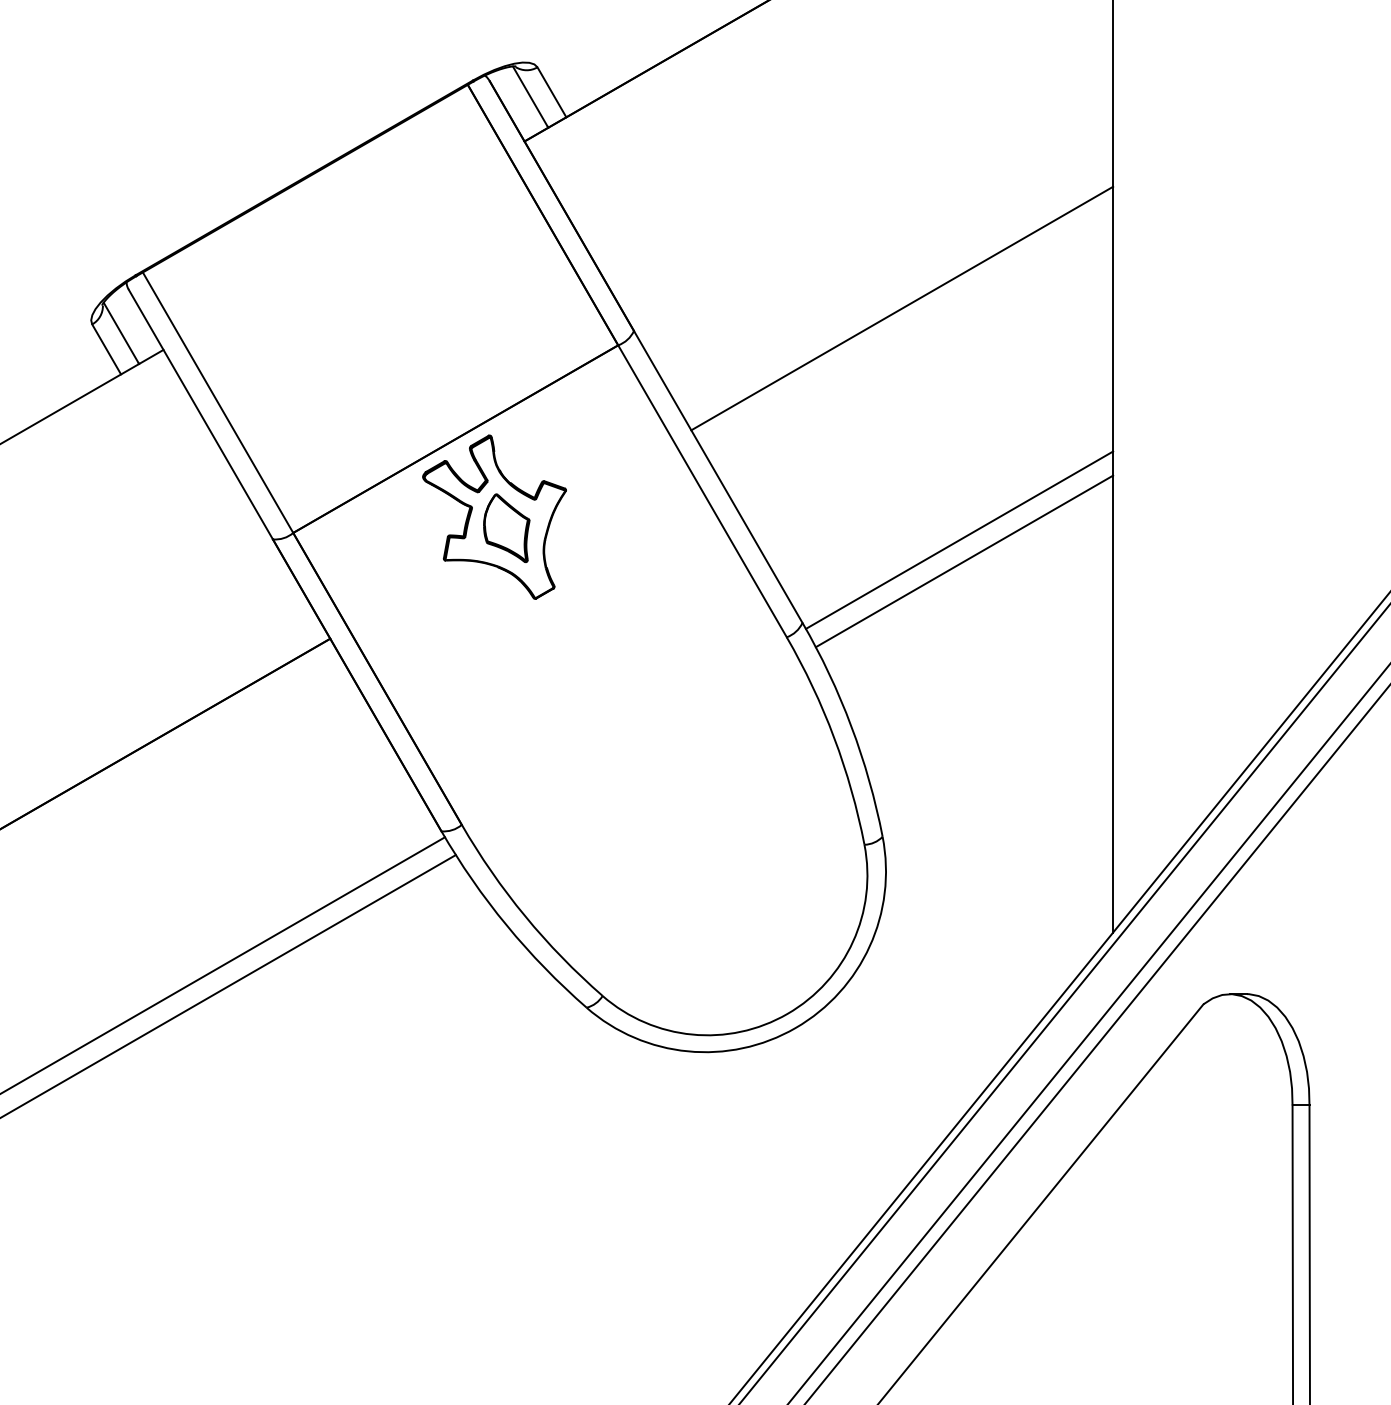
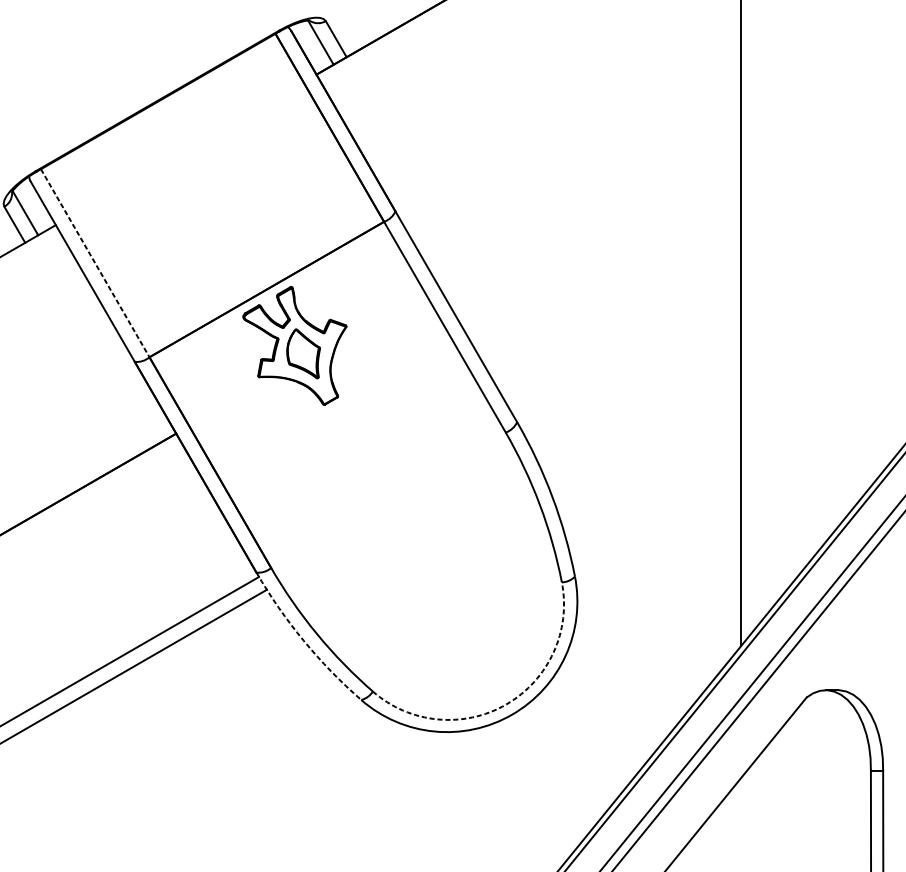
line: (902, 308) -> (589, 195), removed
line: (218, 403) -> (95, 263), solid -> dashed
line: (959, 539) -> (630, 362), removed
line: (964, 561) -> (634, 377), removed
arc: (506, 925) -> (303, 640), solid -> dashed
arc: (787, 1013) -> (506, 704), solid -> dashed

